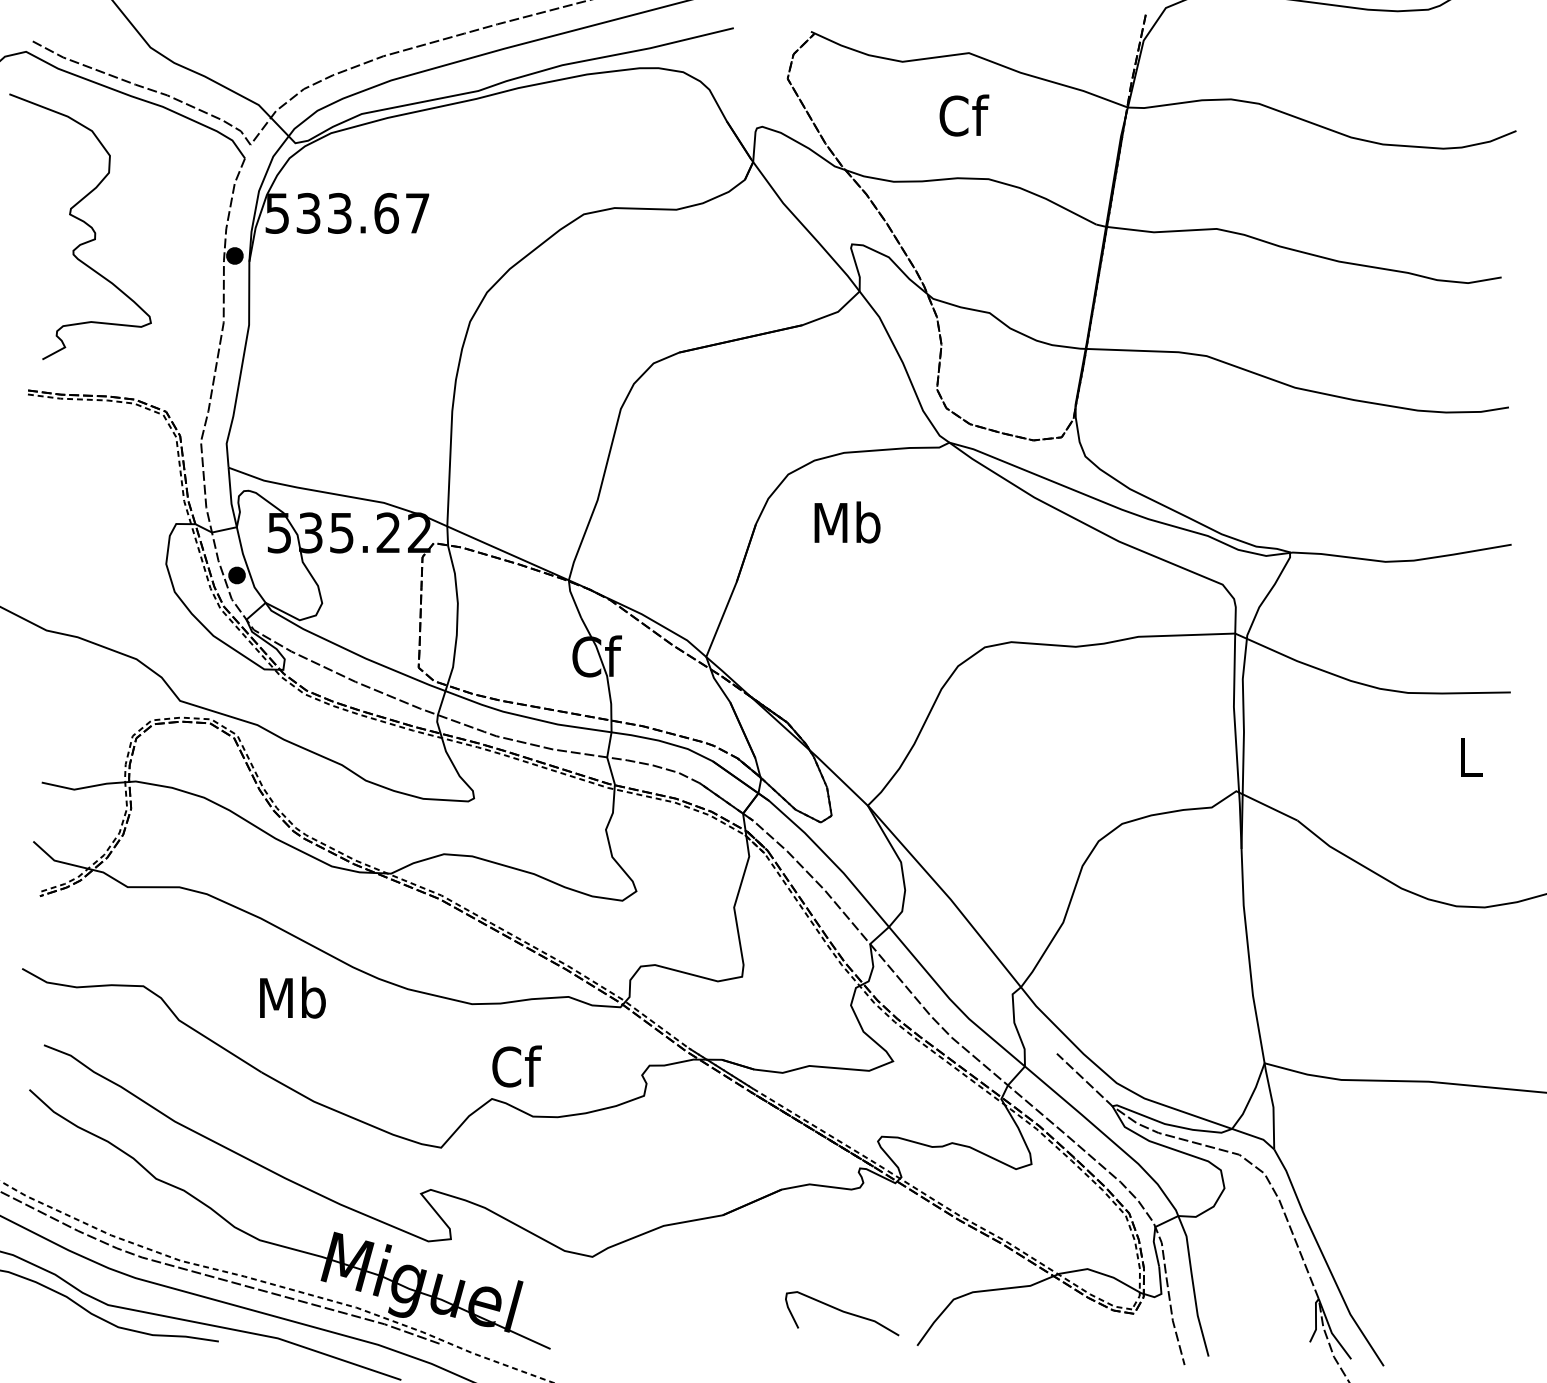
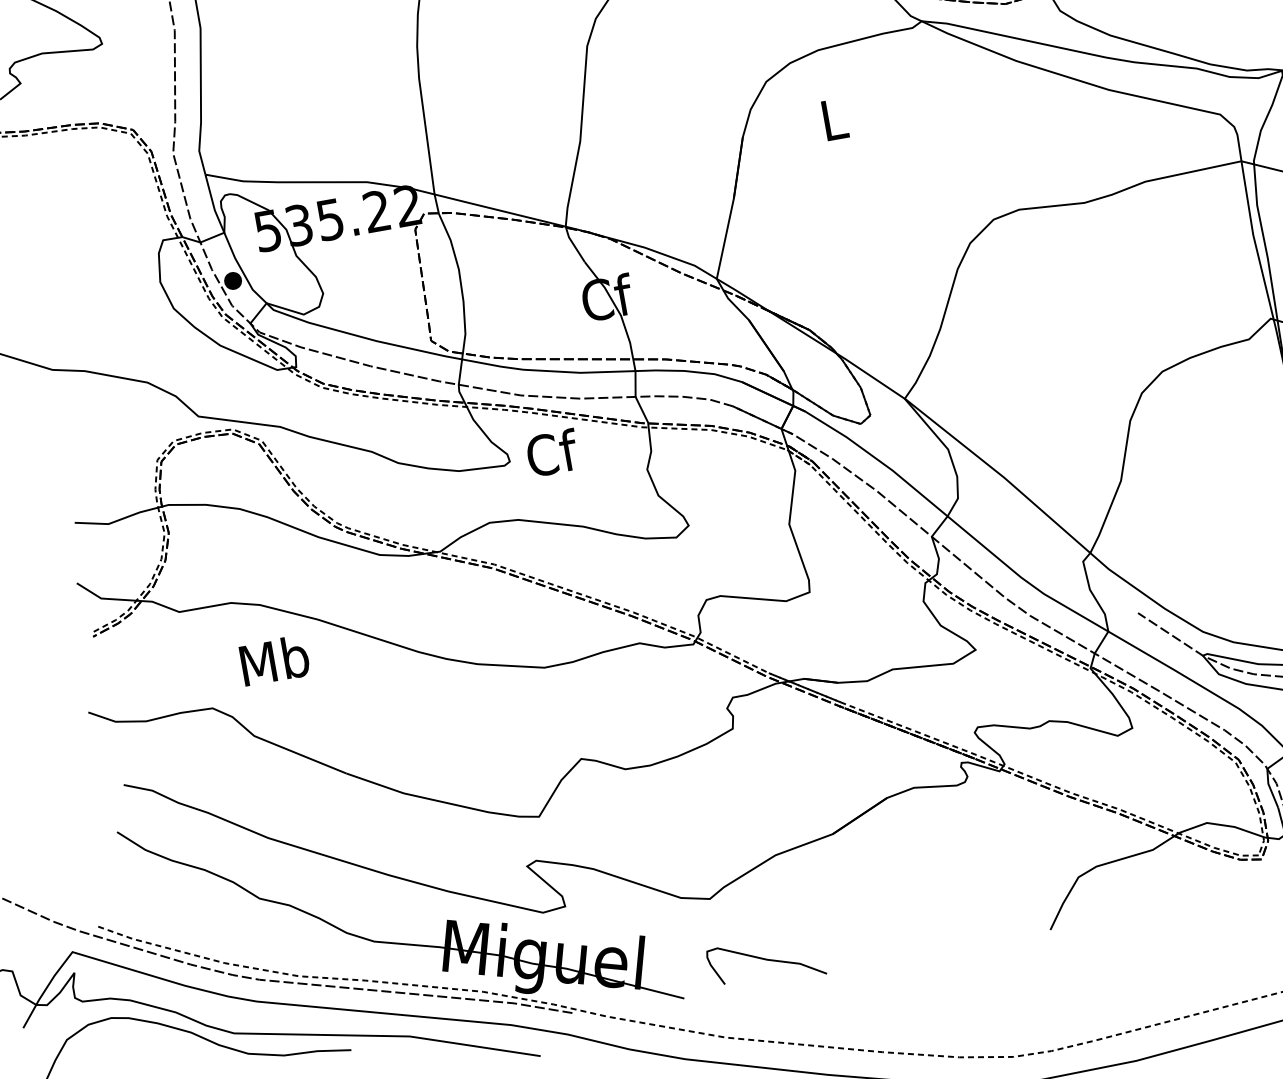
text: (847, 522) -> (834, 119), Mb -> L
text: (292, 997) -> (274, 660), moved
text: (516, 1066) -> (552, 453), moved
curve: (842, 1312) -> (766, 960), moved

